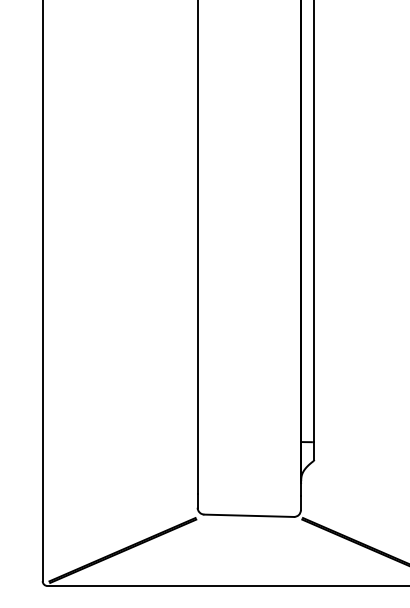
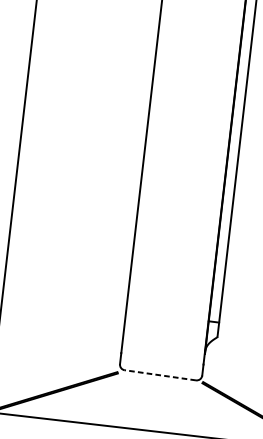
line: (249, 515) -> (160, 375), solid -> dashed

